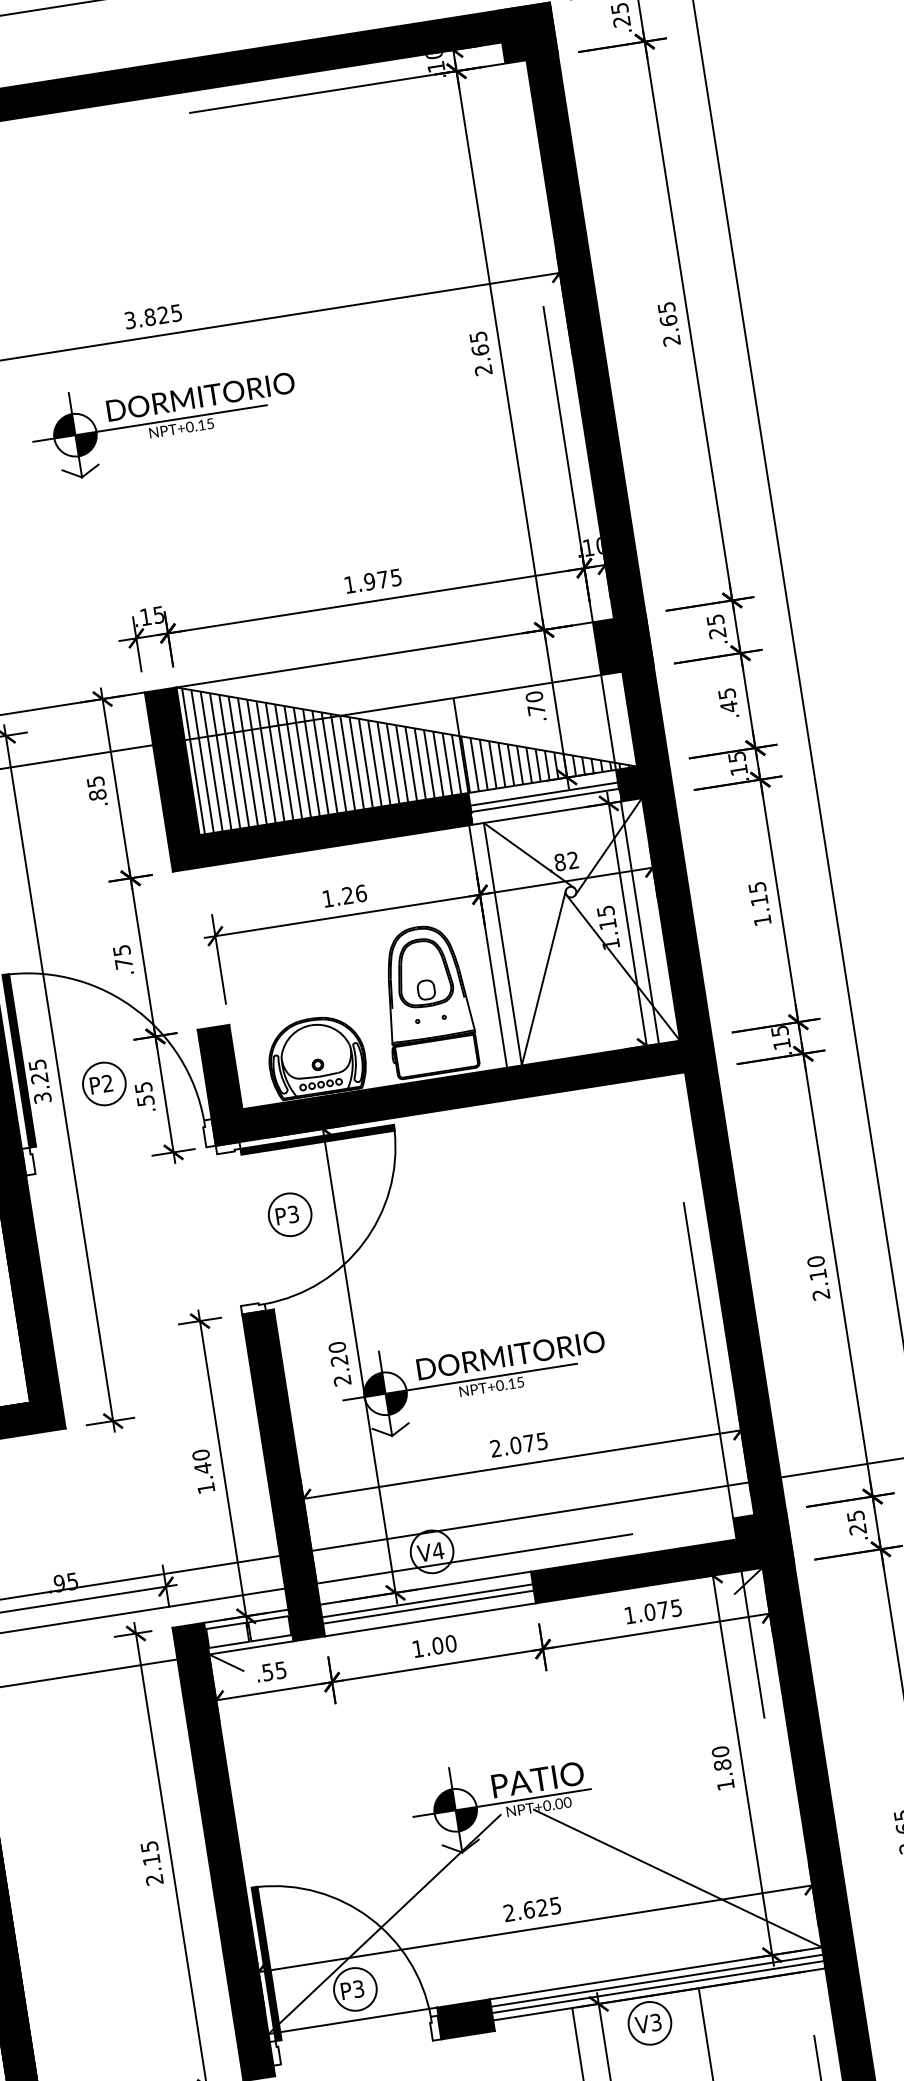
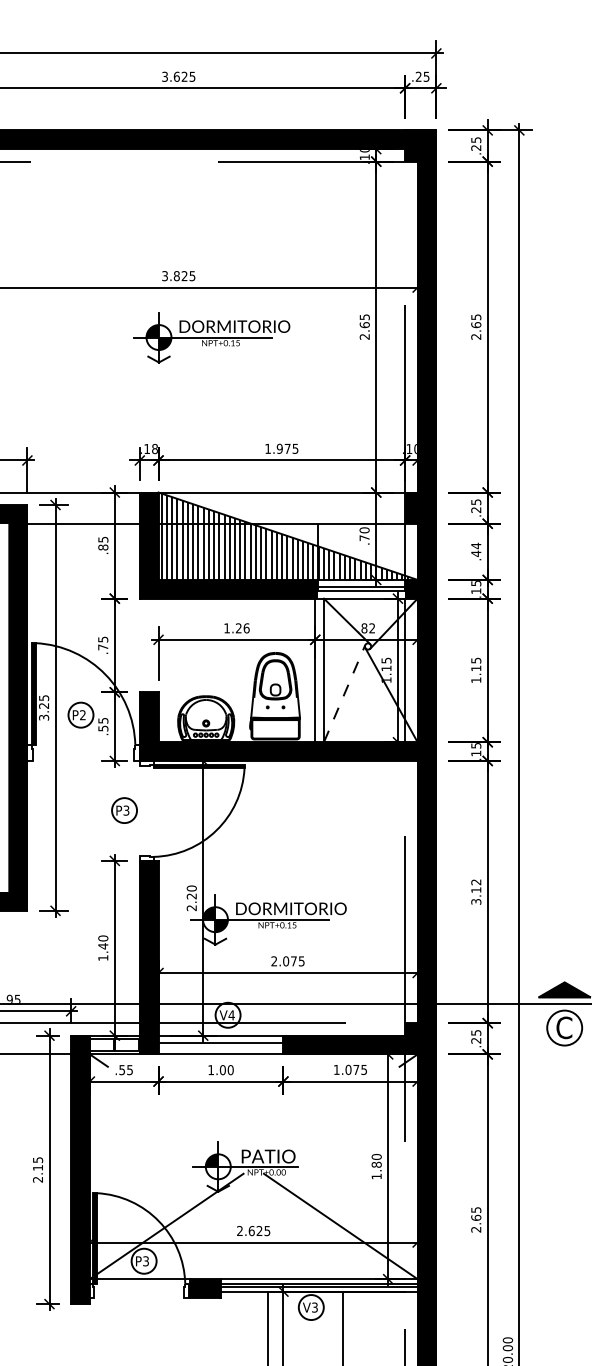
part: (164, 421) -> (211, 337), moved
text: (158, 615) -> (154, 449), .15 -> .18
text: (727, 692) -> (476, 545), .45 -> .44
line: (543, 977) -> (344, 693), solid -> dashed
part: (290, 1214) -> (124, 810), moved
text: (818, 1277) -> (476, 891), 2.10 -> 3.12
line: (427, 1606) -> (220, 1046), removed
fill: (467, 1818) -> (224, 1172), removed

